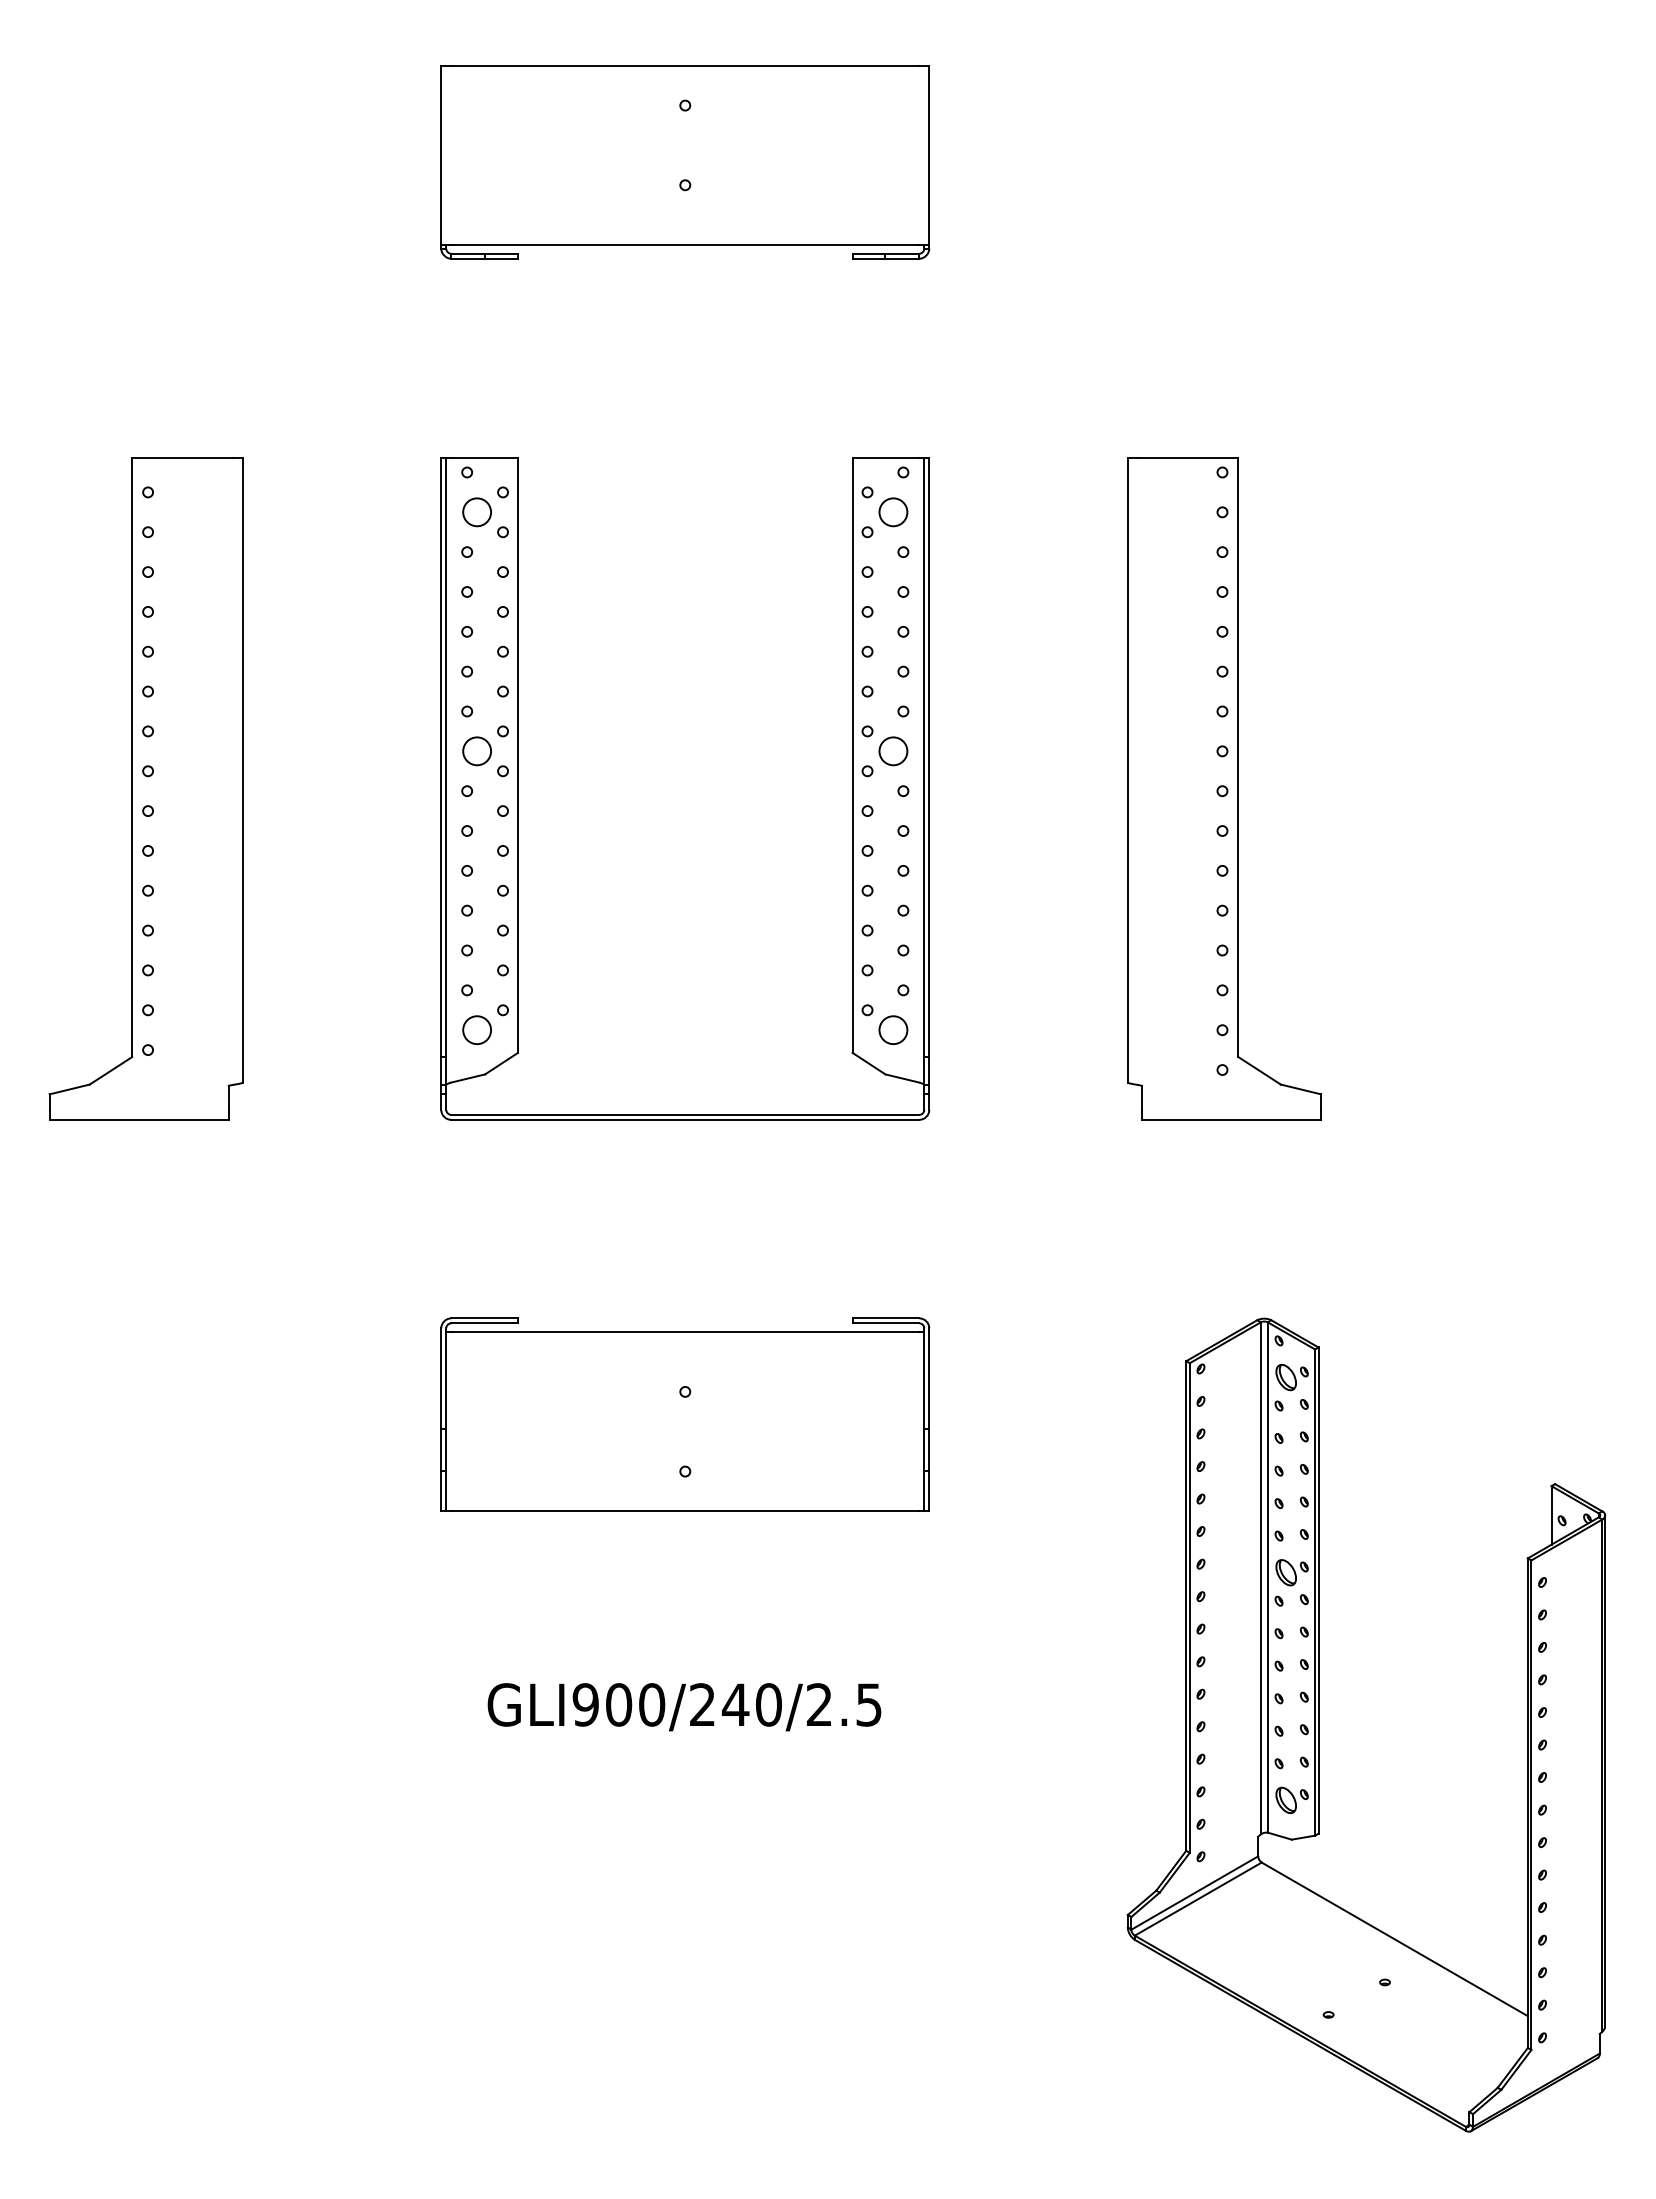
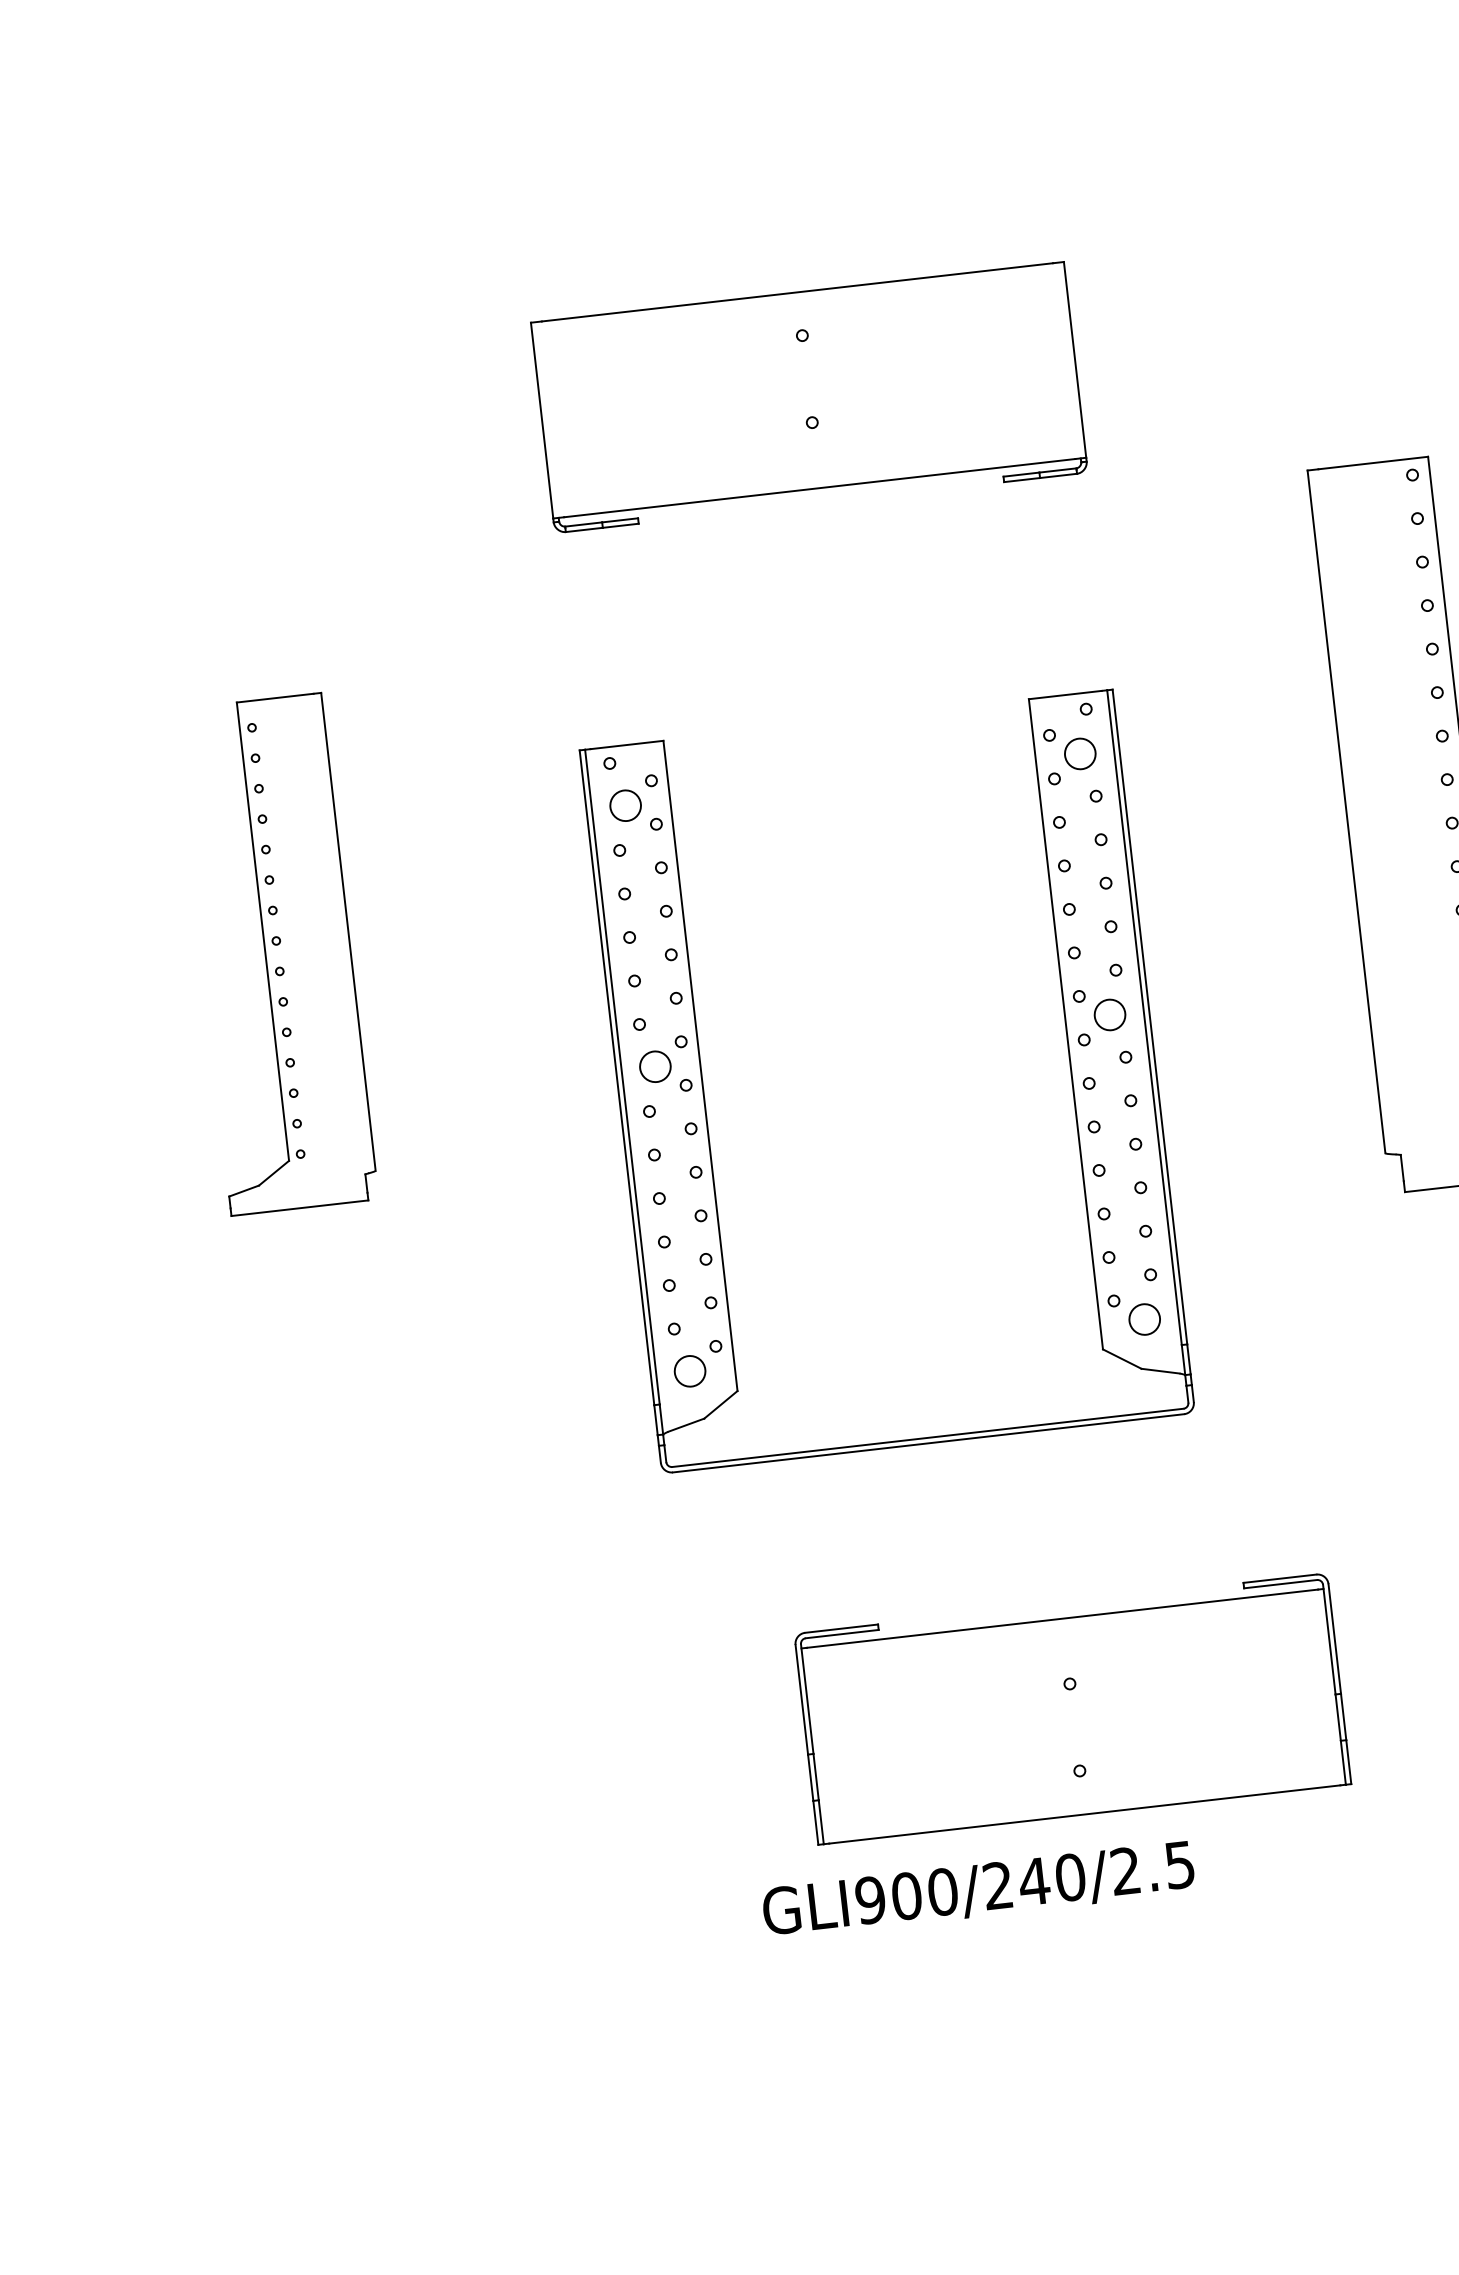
part: (685, 162) -> (809, 397), moved
part: (145, 788) -> (275, 954), size x0.7
part: (518, 788) -> (705, 1102), moved
part: (685, 1414) -> (1072, 1708), moved

